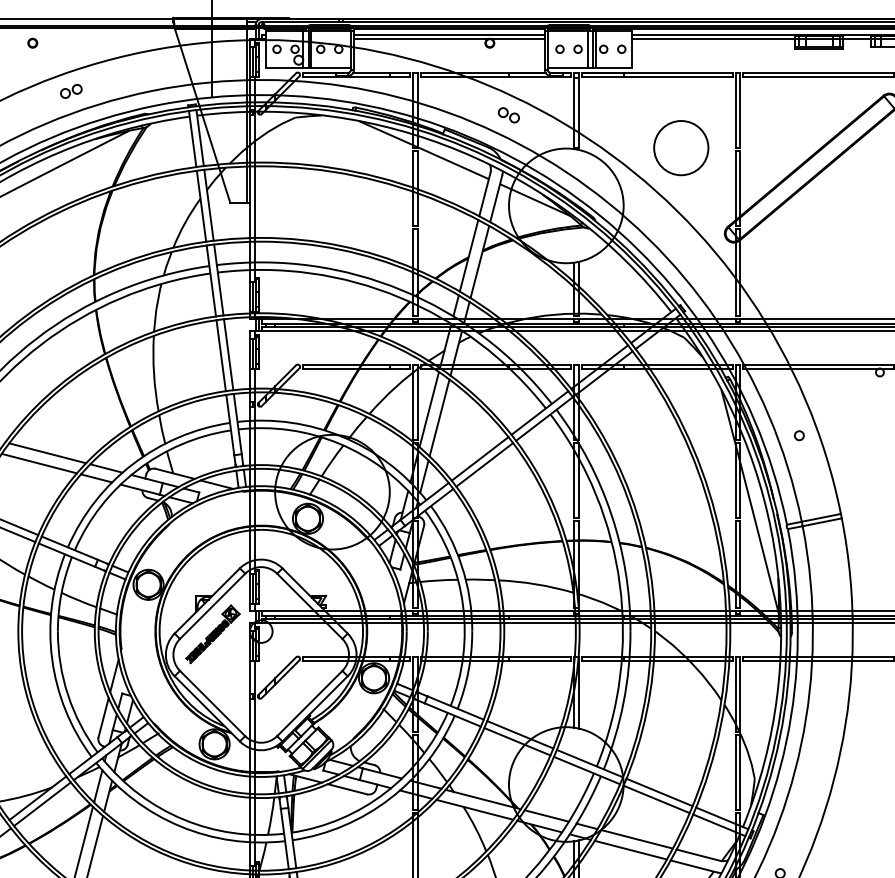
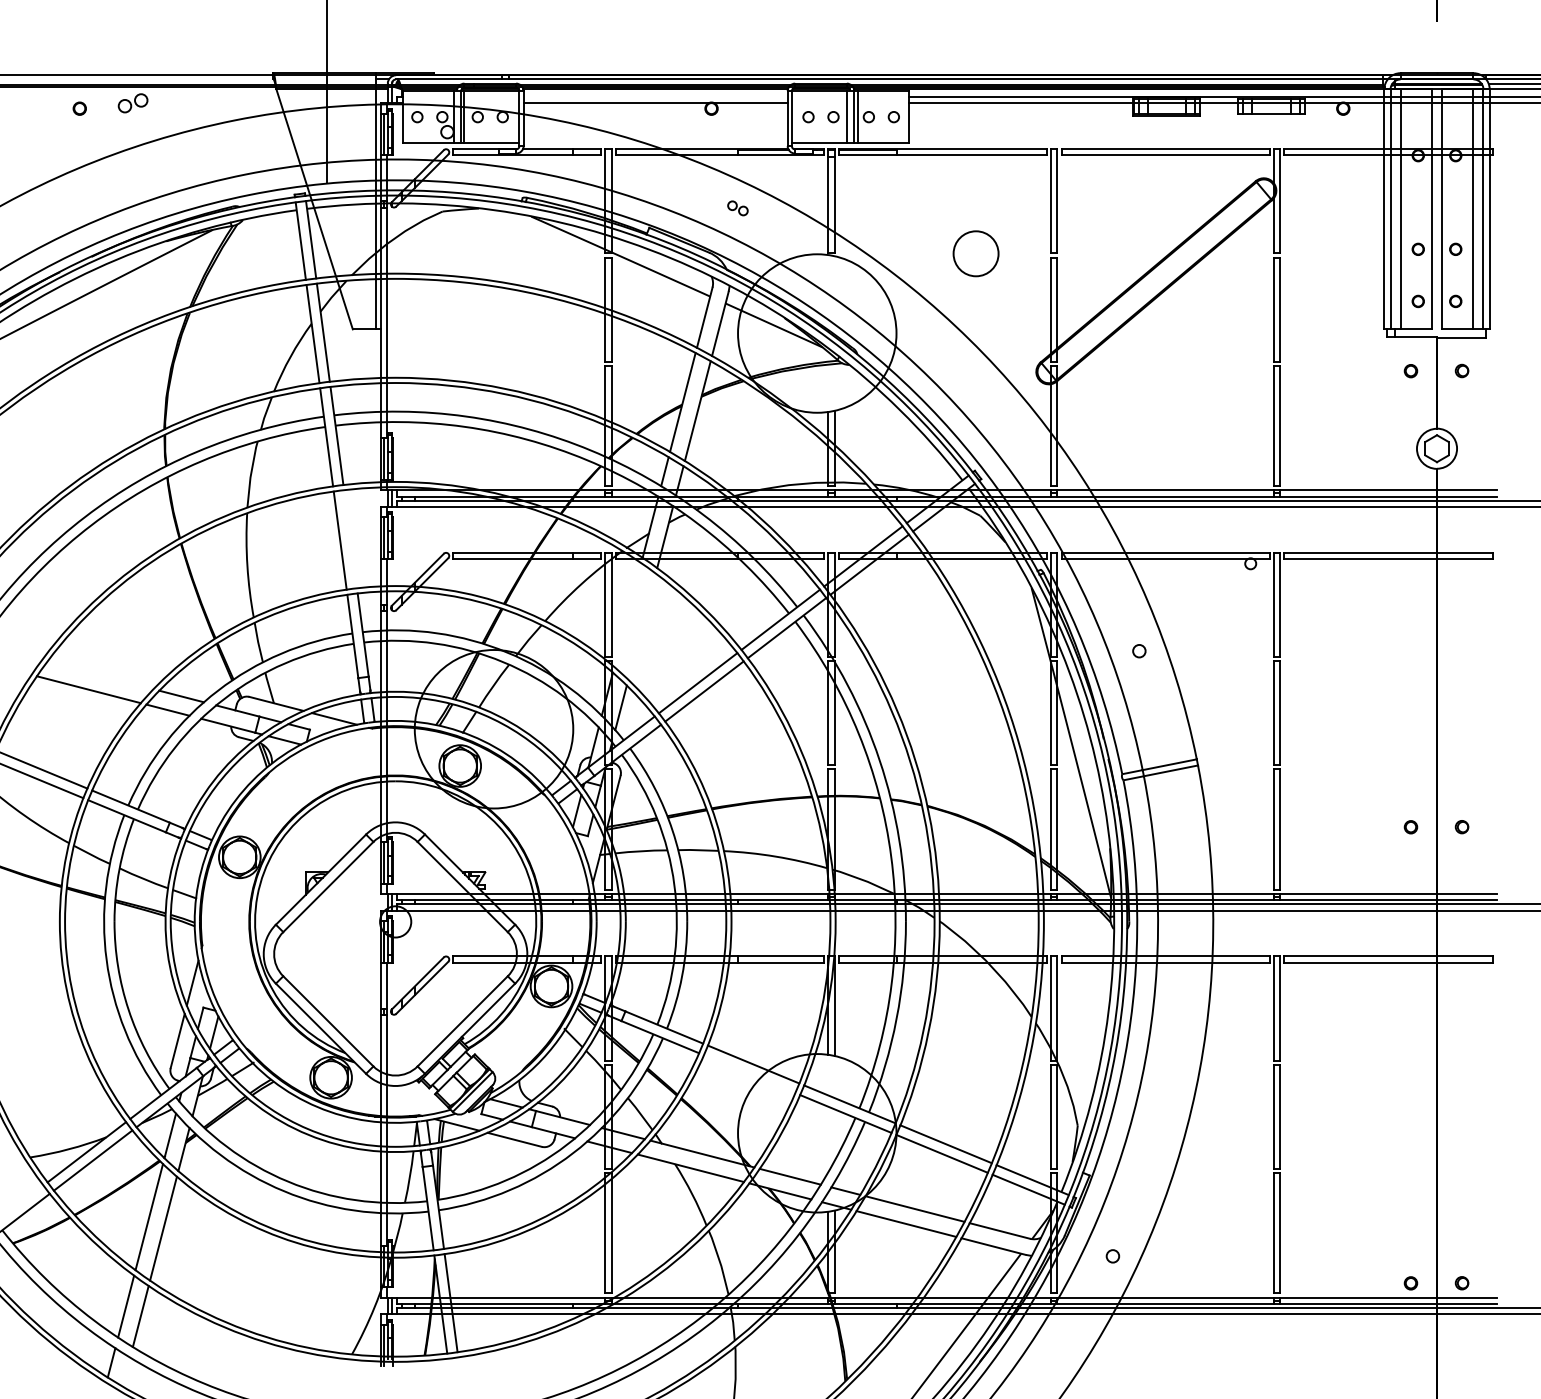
line: (449, 35) -> (655, 97), removed
part: (70, 91) -> (132, 103), moved
part: (508, 115) -> (737, 208), size x0.7
circle: (680, 147) -> (975, 253), size x0.6
line: (228, 354) -> (350, 539), removed
line: (429, 409) -> (627, 615), removed
line: (439, 417) -> (641, 626), removed
line: (47, 453) -> (100, 675), removed
part: (212, 634) -> (328, 925), removed
line: (517, 741) -> (749, 1074), removed

